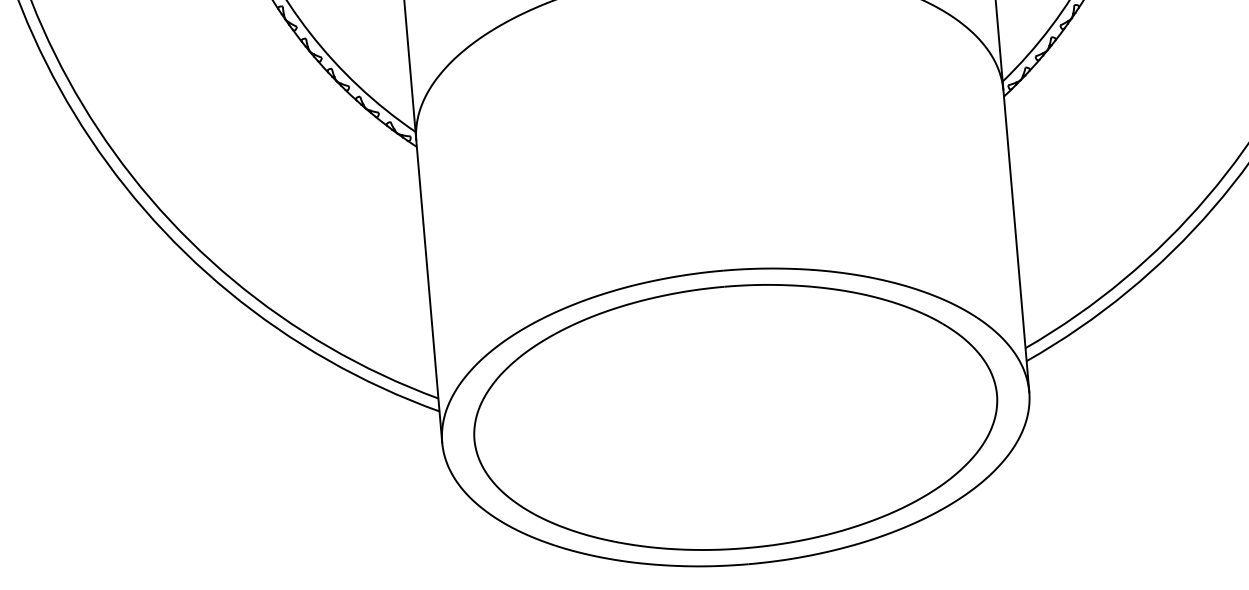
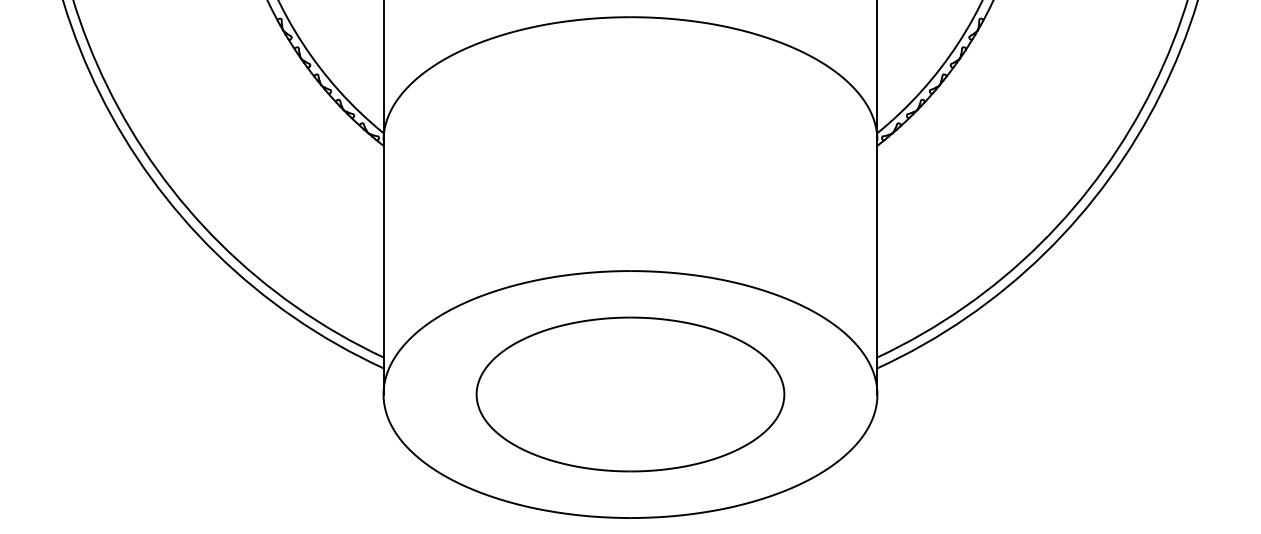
part: (735, 417) -> (630, 394), size x0.7

